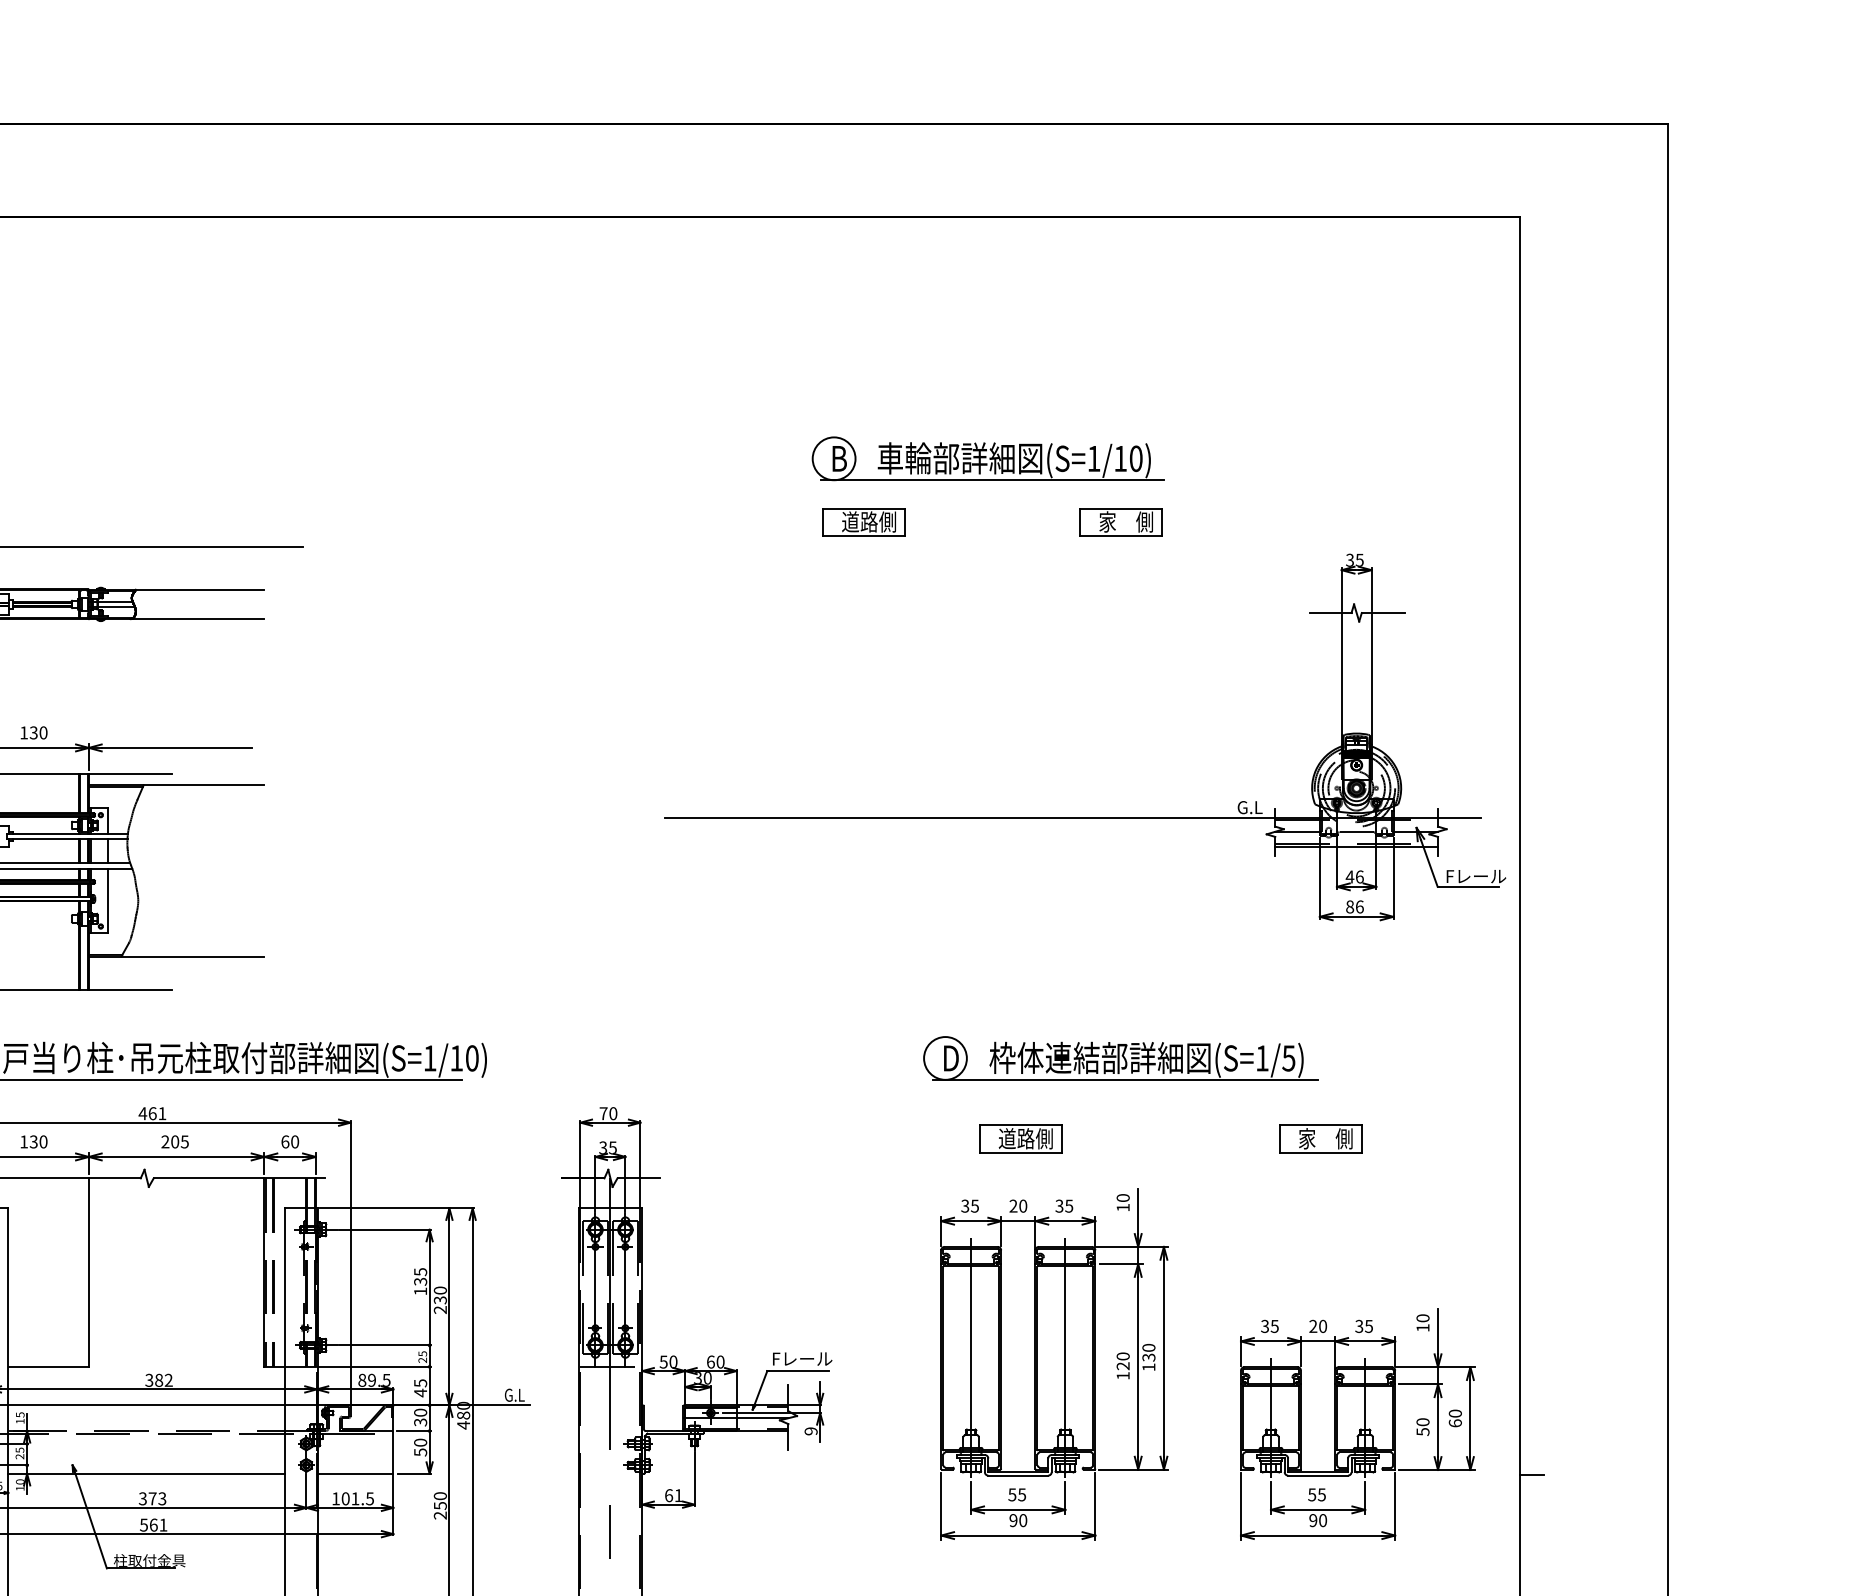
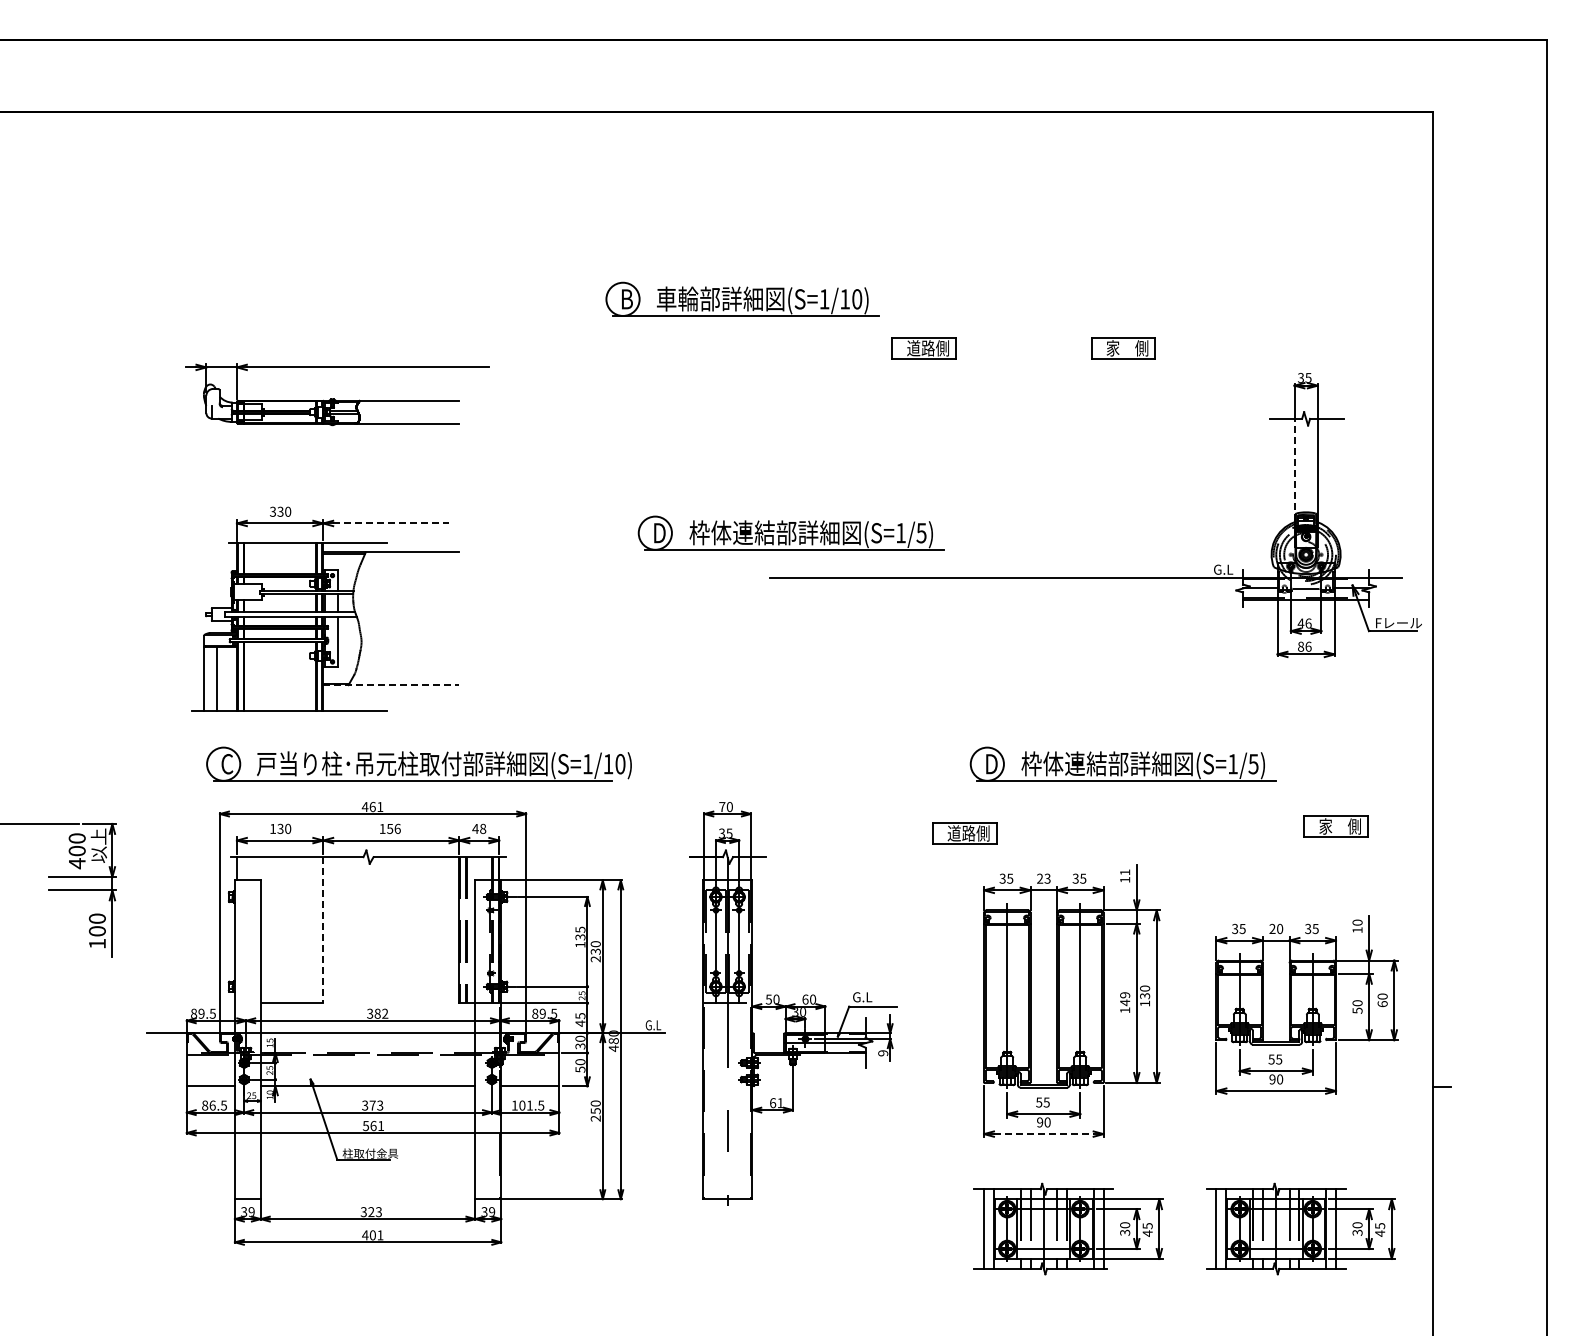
part: (988, 457) -> (742, 298), moved
line: (1341, 678) -> (1294, 469), solid -> dashed
text: (23, 732) -> (272, 511), 130 -> 330
line: (176, 747) -> (391, 523), solid -> dashed
part: (691, 759) -> (790, 532), added
line: (176, 956) -> (391, 685), solid -> dashed
part: (1020, 1138) -> (964, 833), moved
part: (1319, 1138) -> (1335, 826), moved
text: (174, 1141) -> (389, 828), 205 -> 156
text: (290, 1141) -> (479, 828), 60 -> 48
text: (1123, 1198) -> (1125, 872), 10 -> 11
text: (1023, 1205) -> (1047, 878), 20 -> 23
line: (89, 1272) -> (323, 930), solid -> dashed
text: (802, 1359) -> (876, 997), Fレール -> G.L
text: (1123, 1361) -> (1125, 999), 120 -> 149
part: (1357, 1423) -> (1306, 1004), moved
line: (1017, 1536) -> (1043, 1134), solid -> dashed

